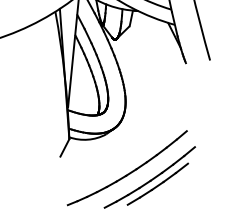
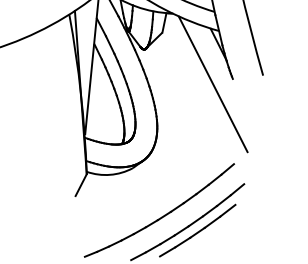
line: (169, 67) -> (212, 84), added

